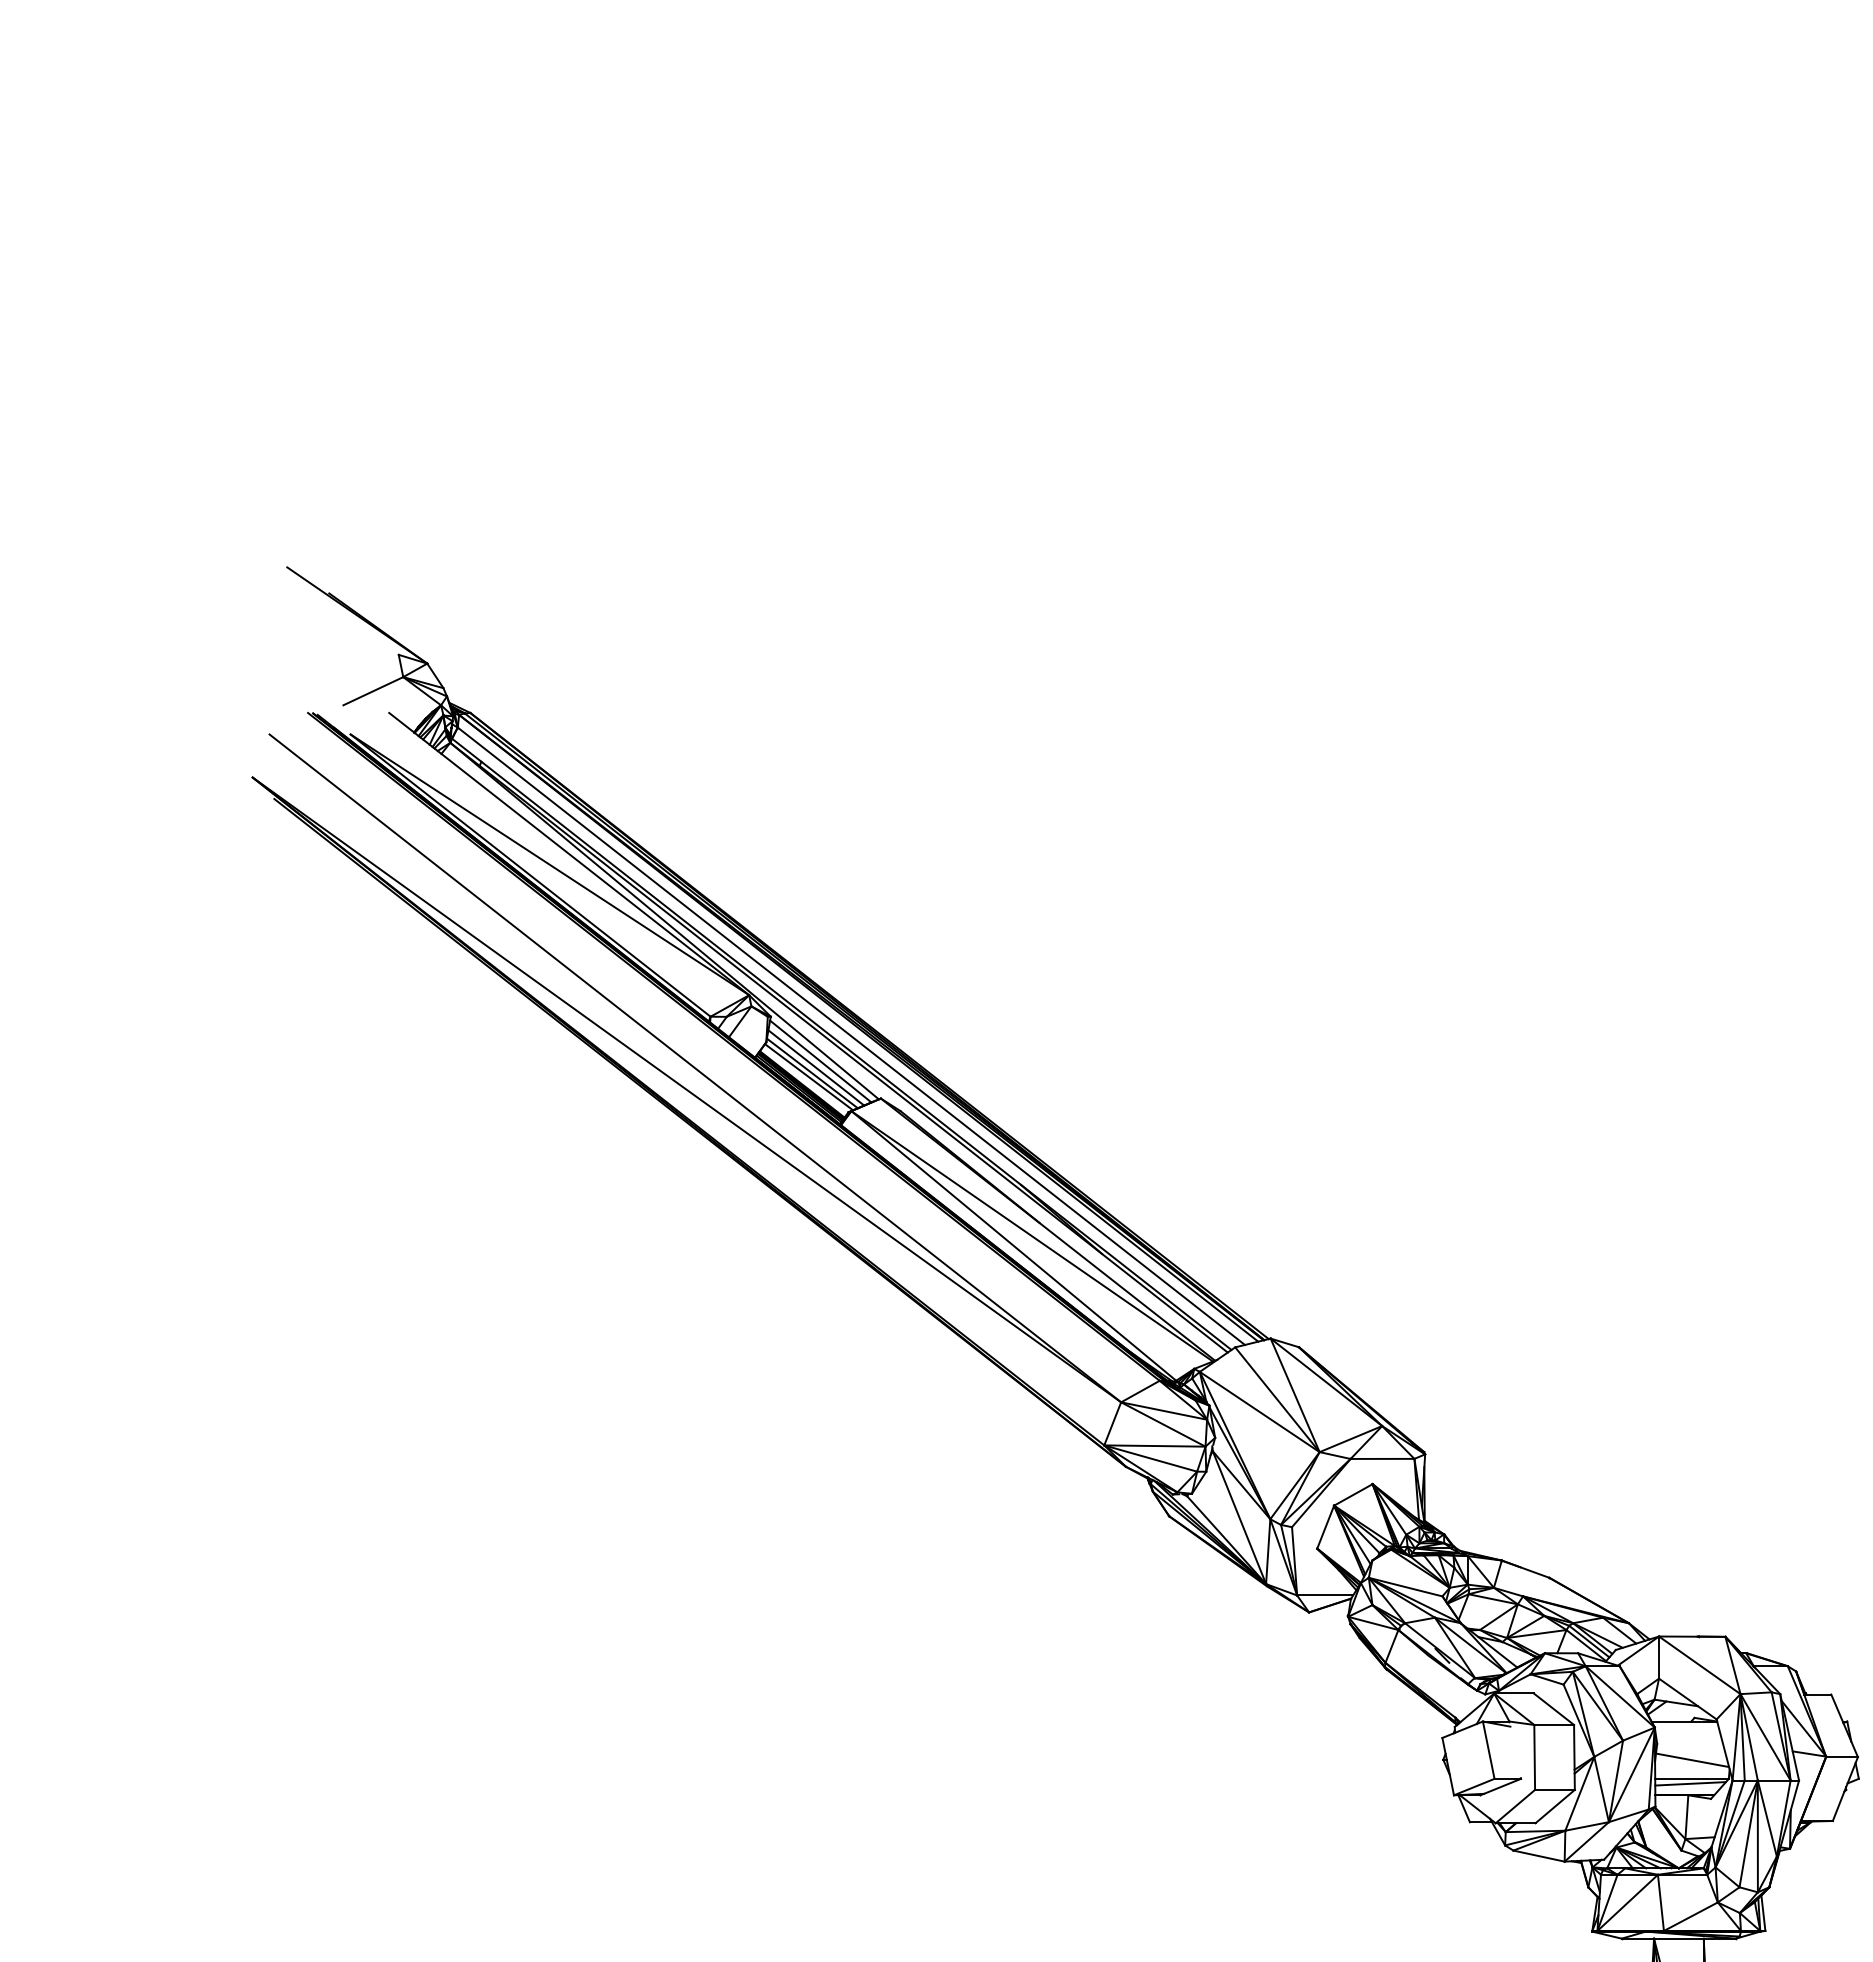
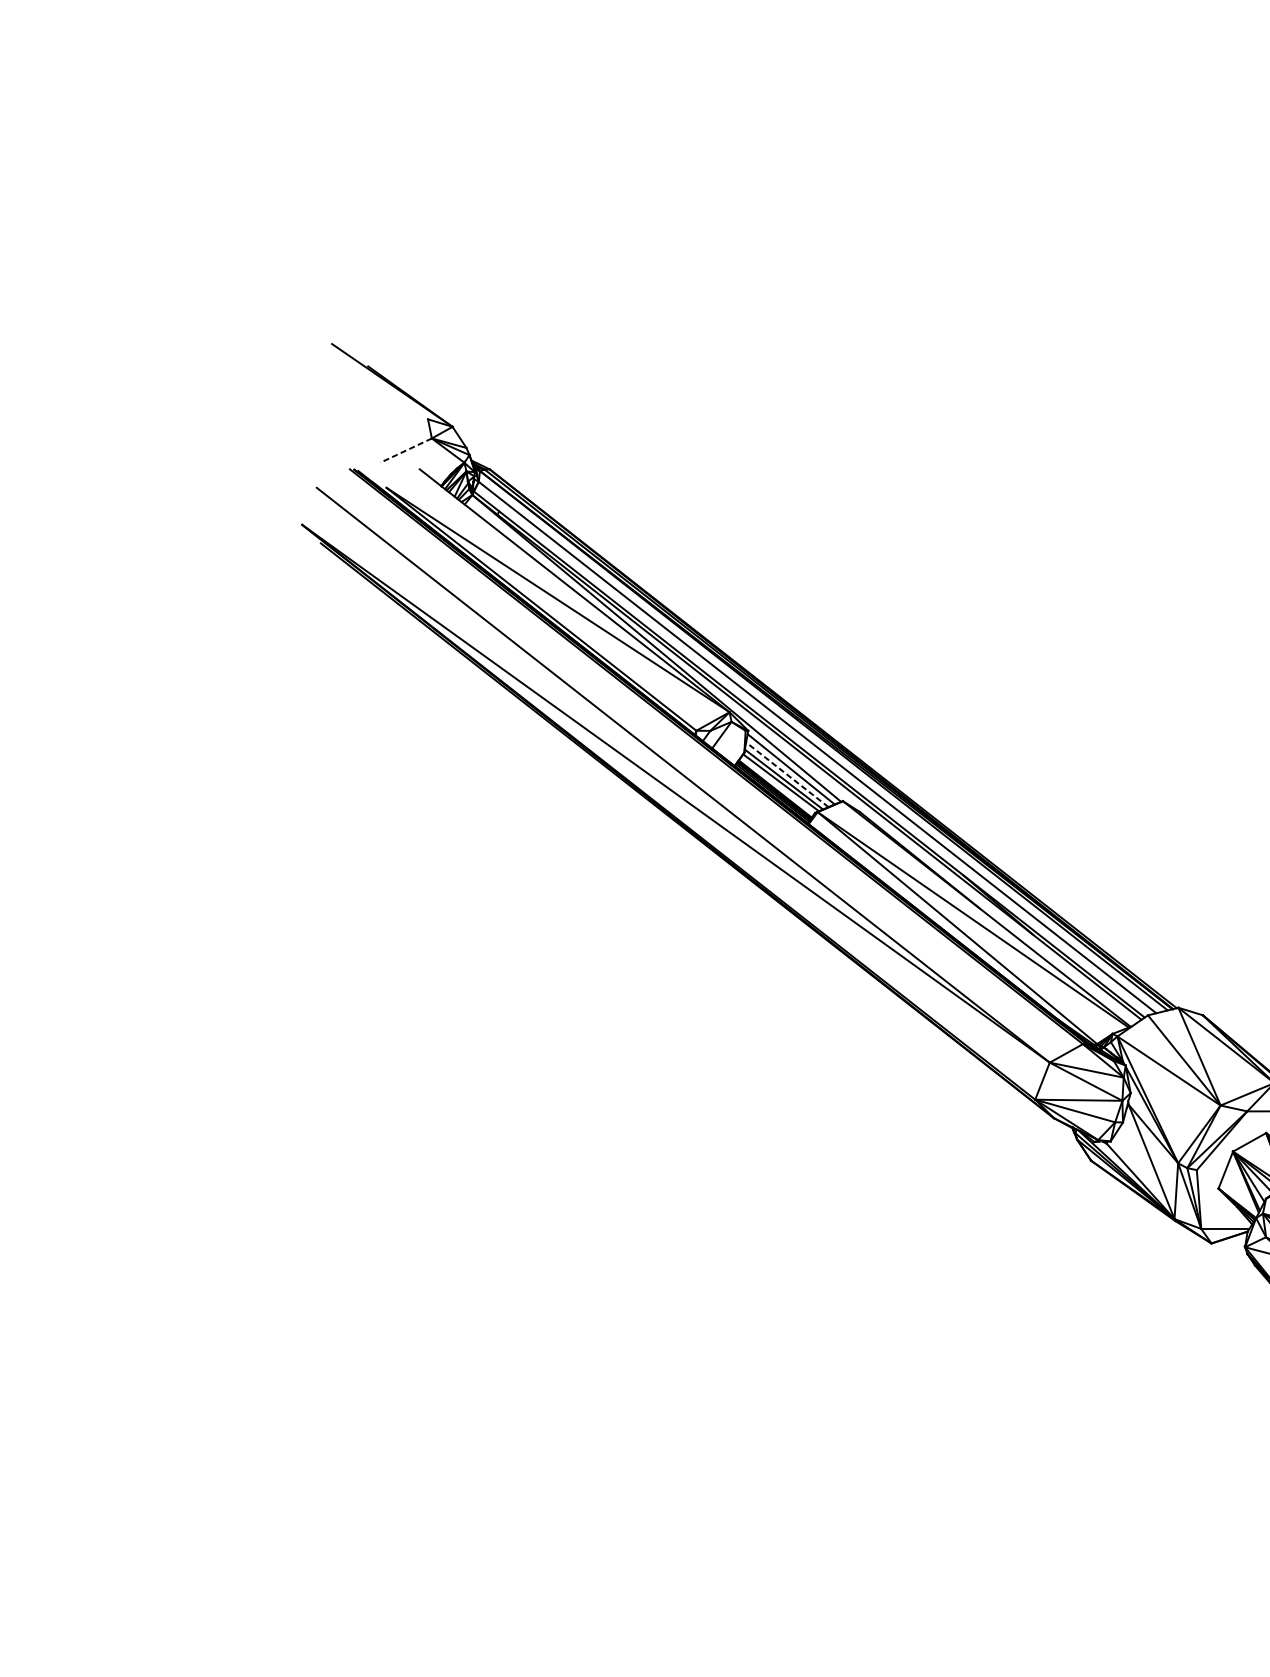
line: (372, 691) -> (405, 450), solid -> dashed
line: (816, 1067) -> (787, 774), solid -> dashed

